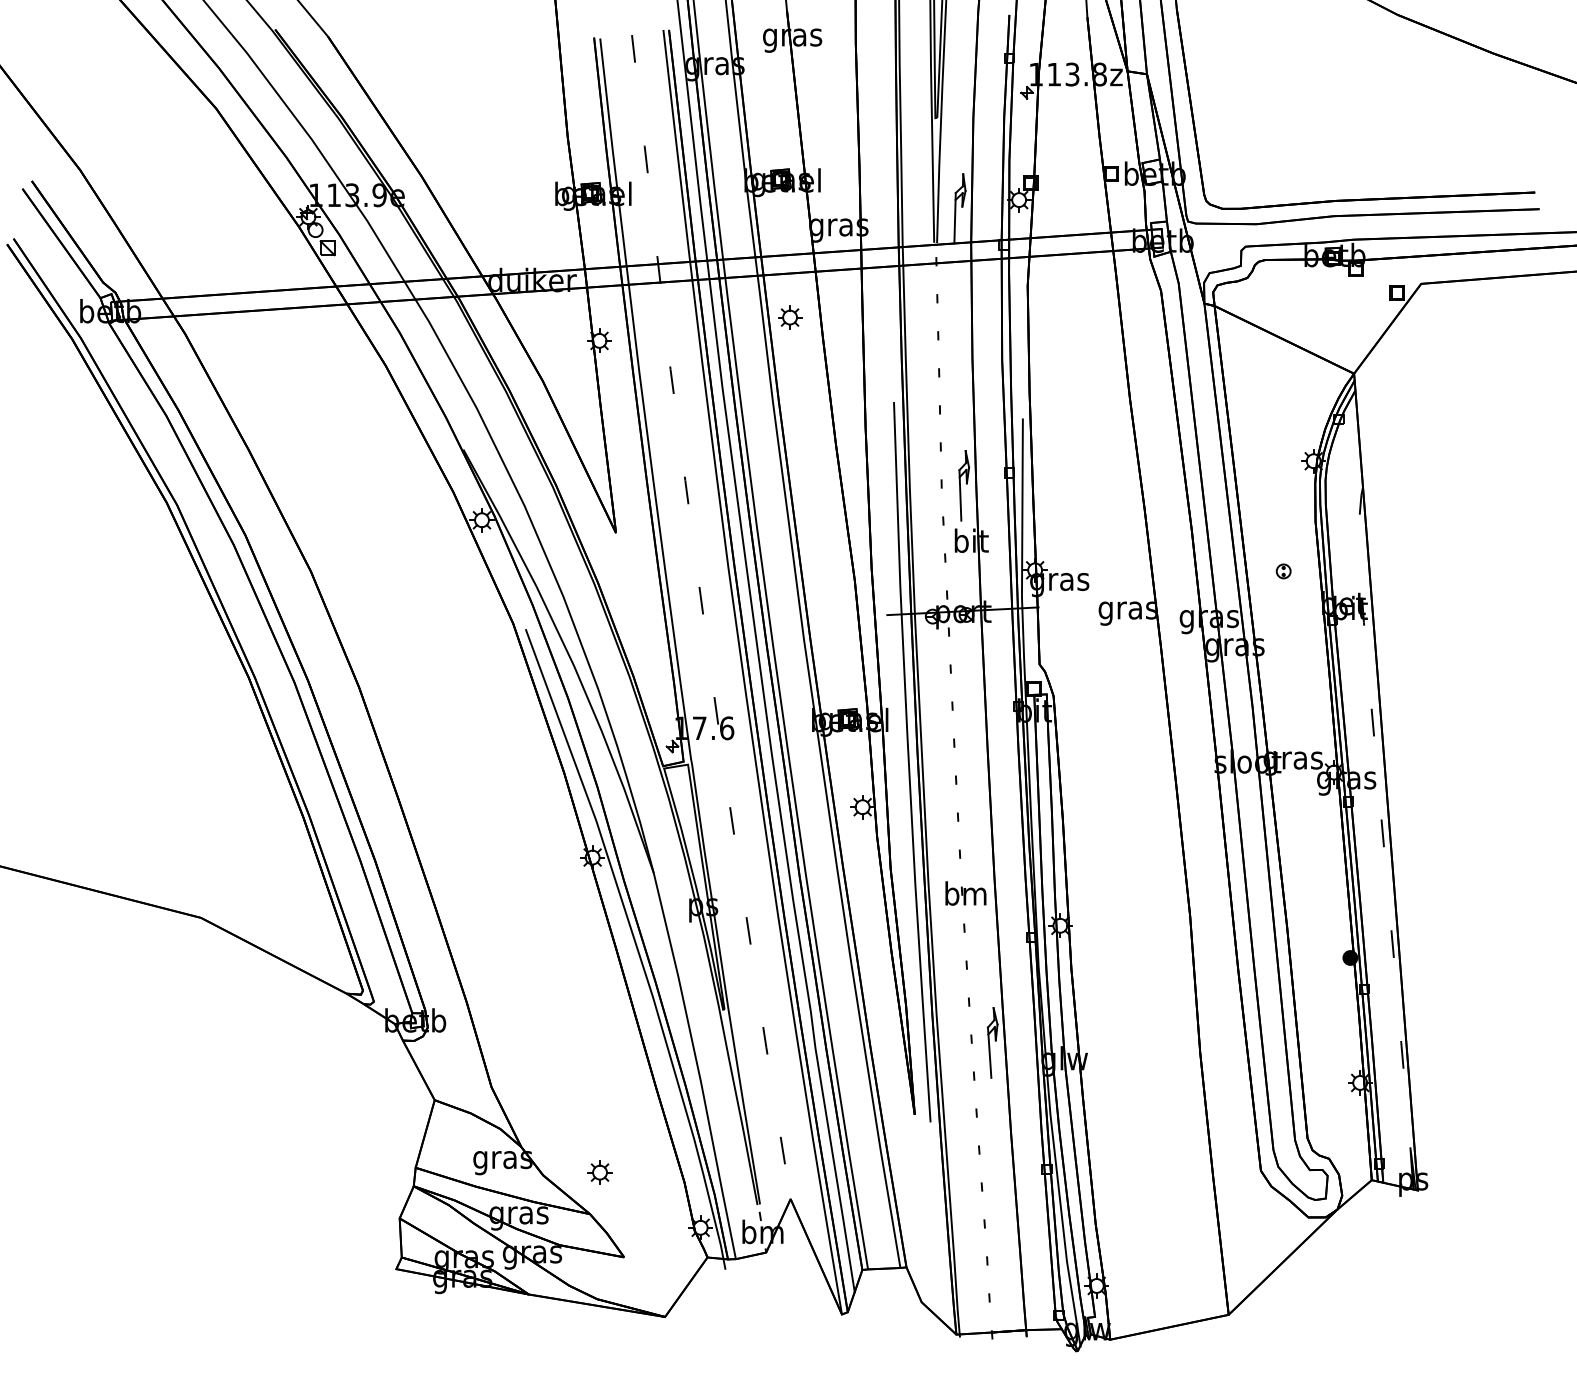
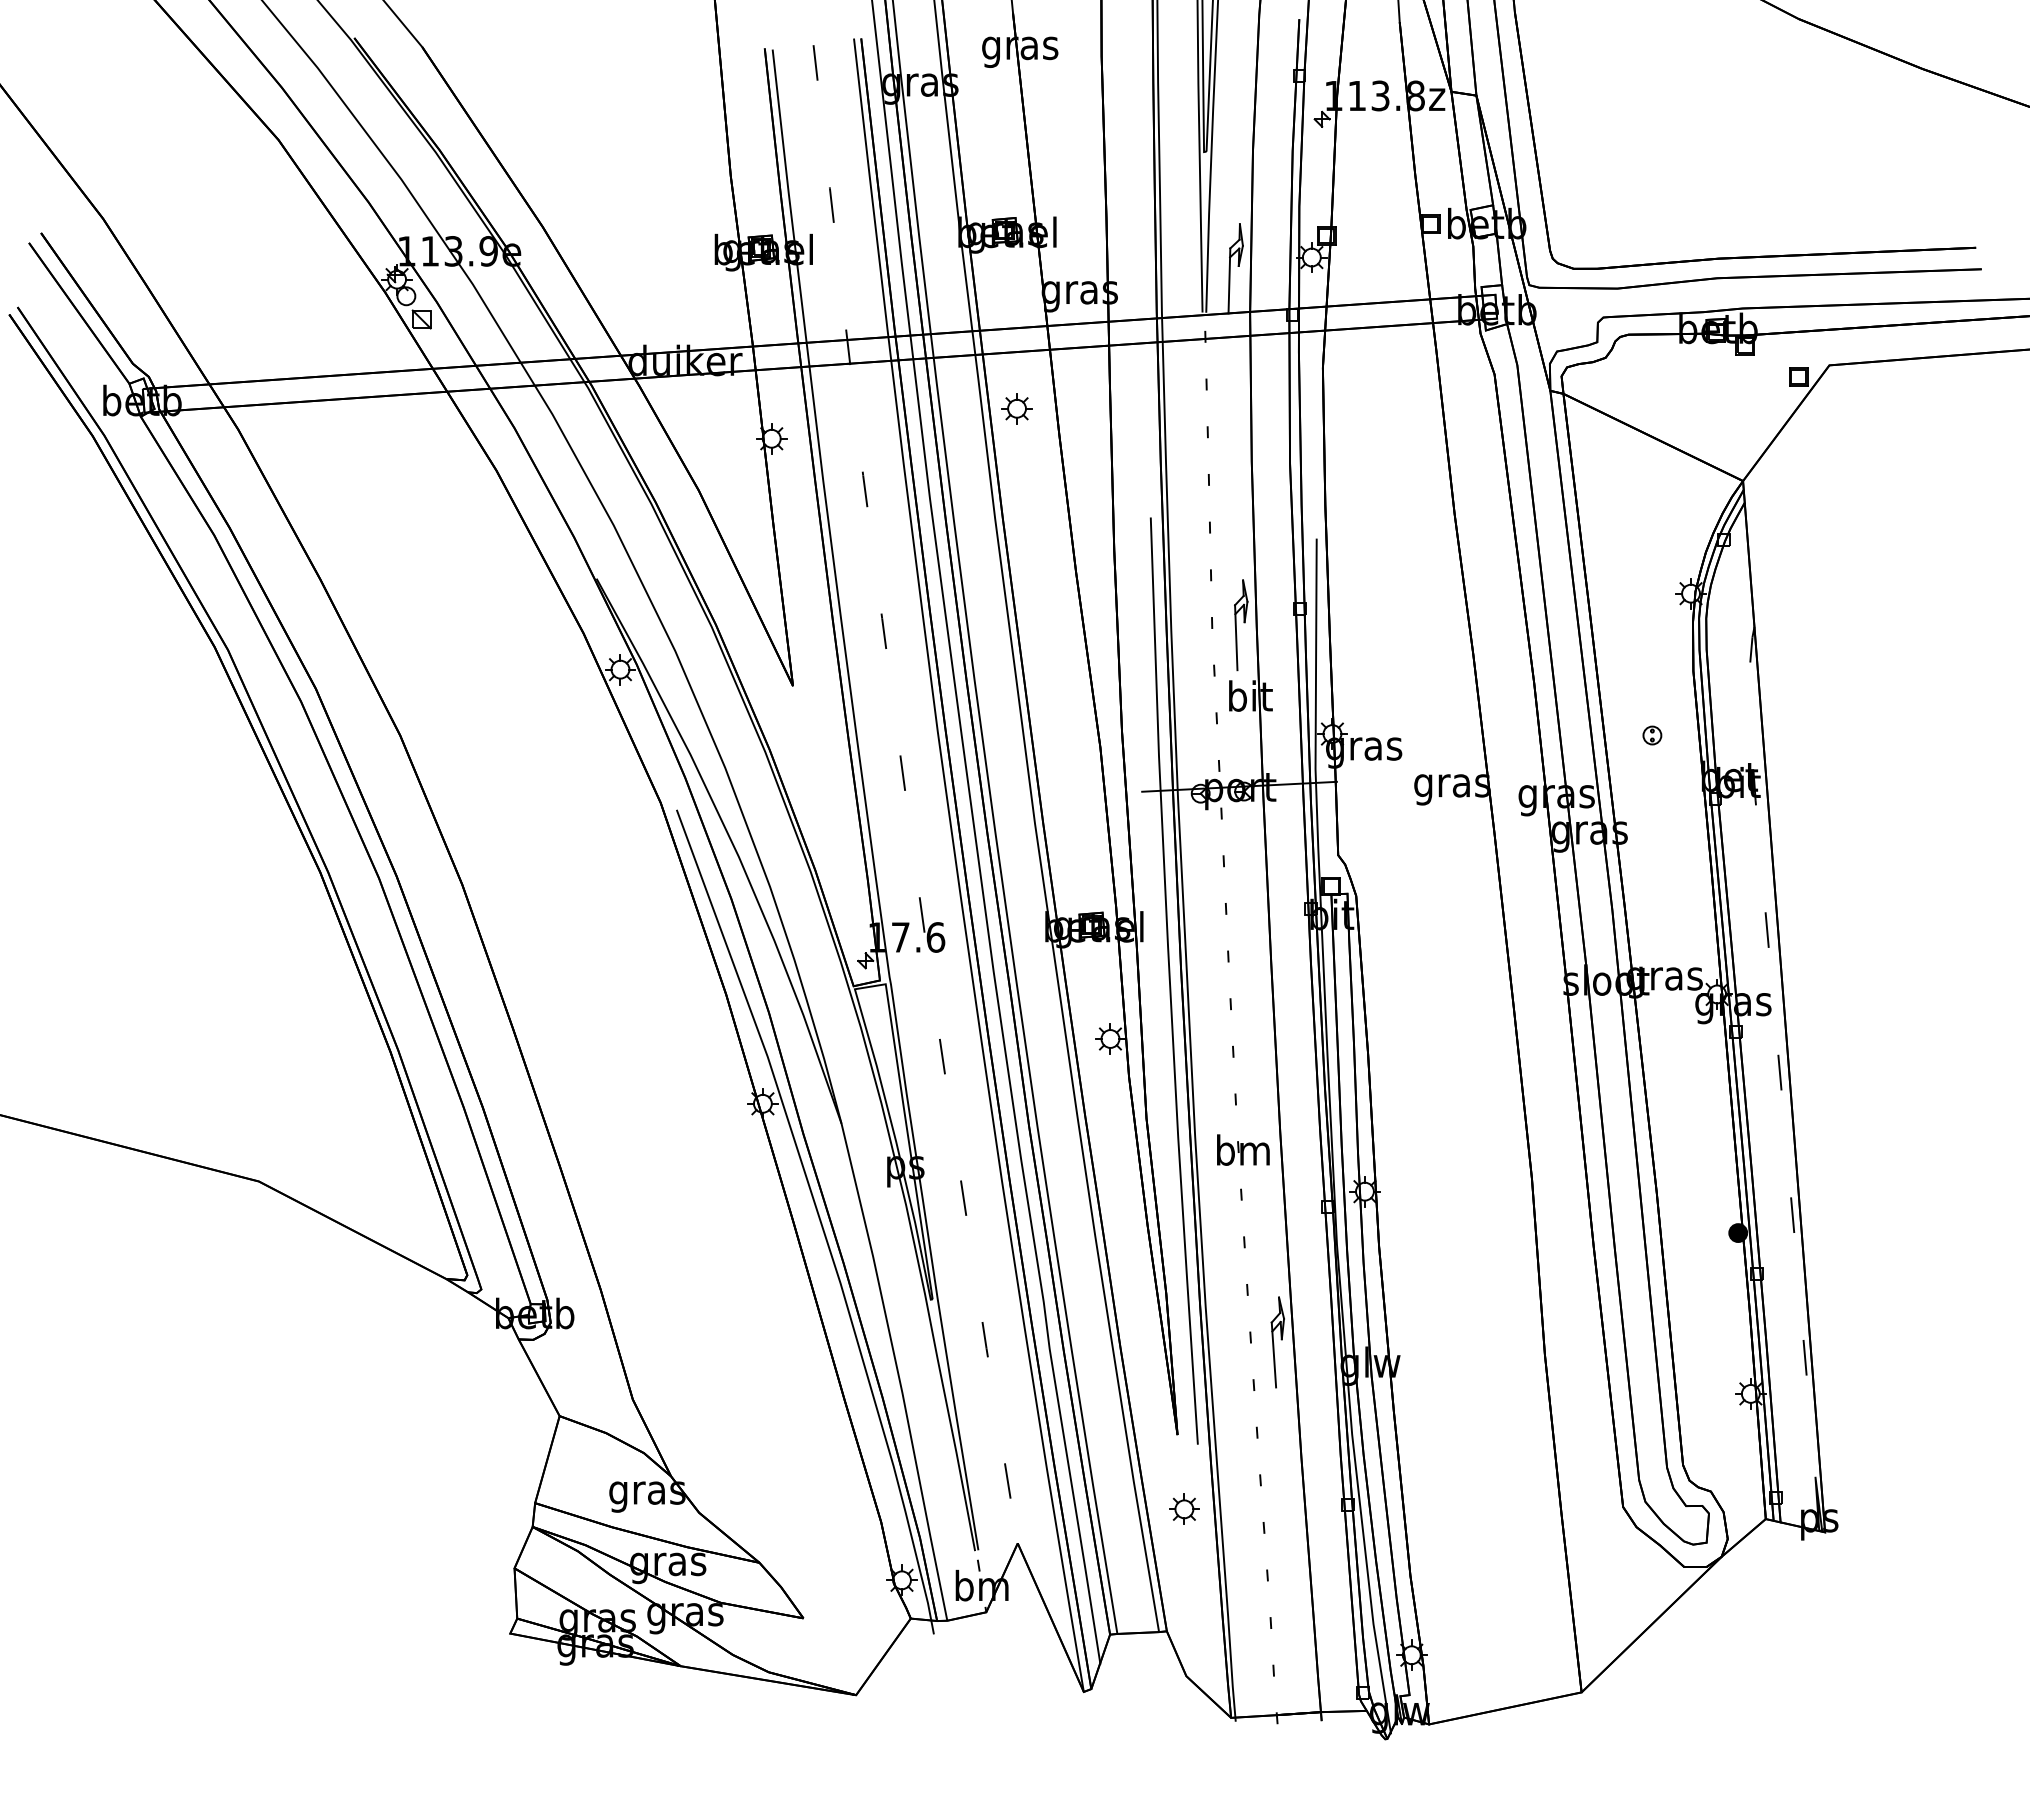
part: (600, 1171) -> (1184, 1508), moved

